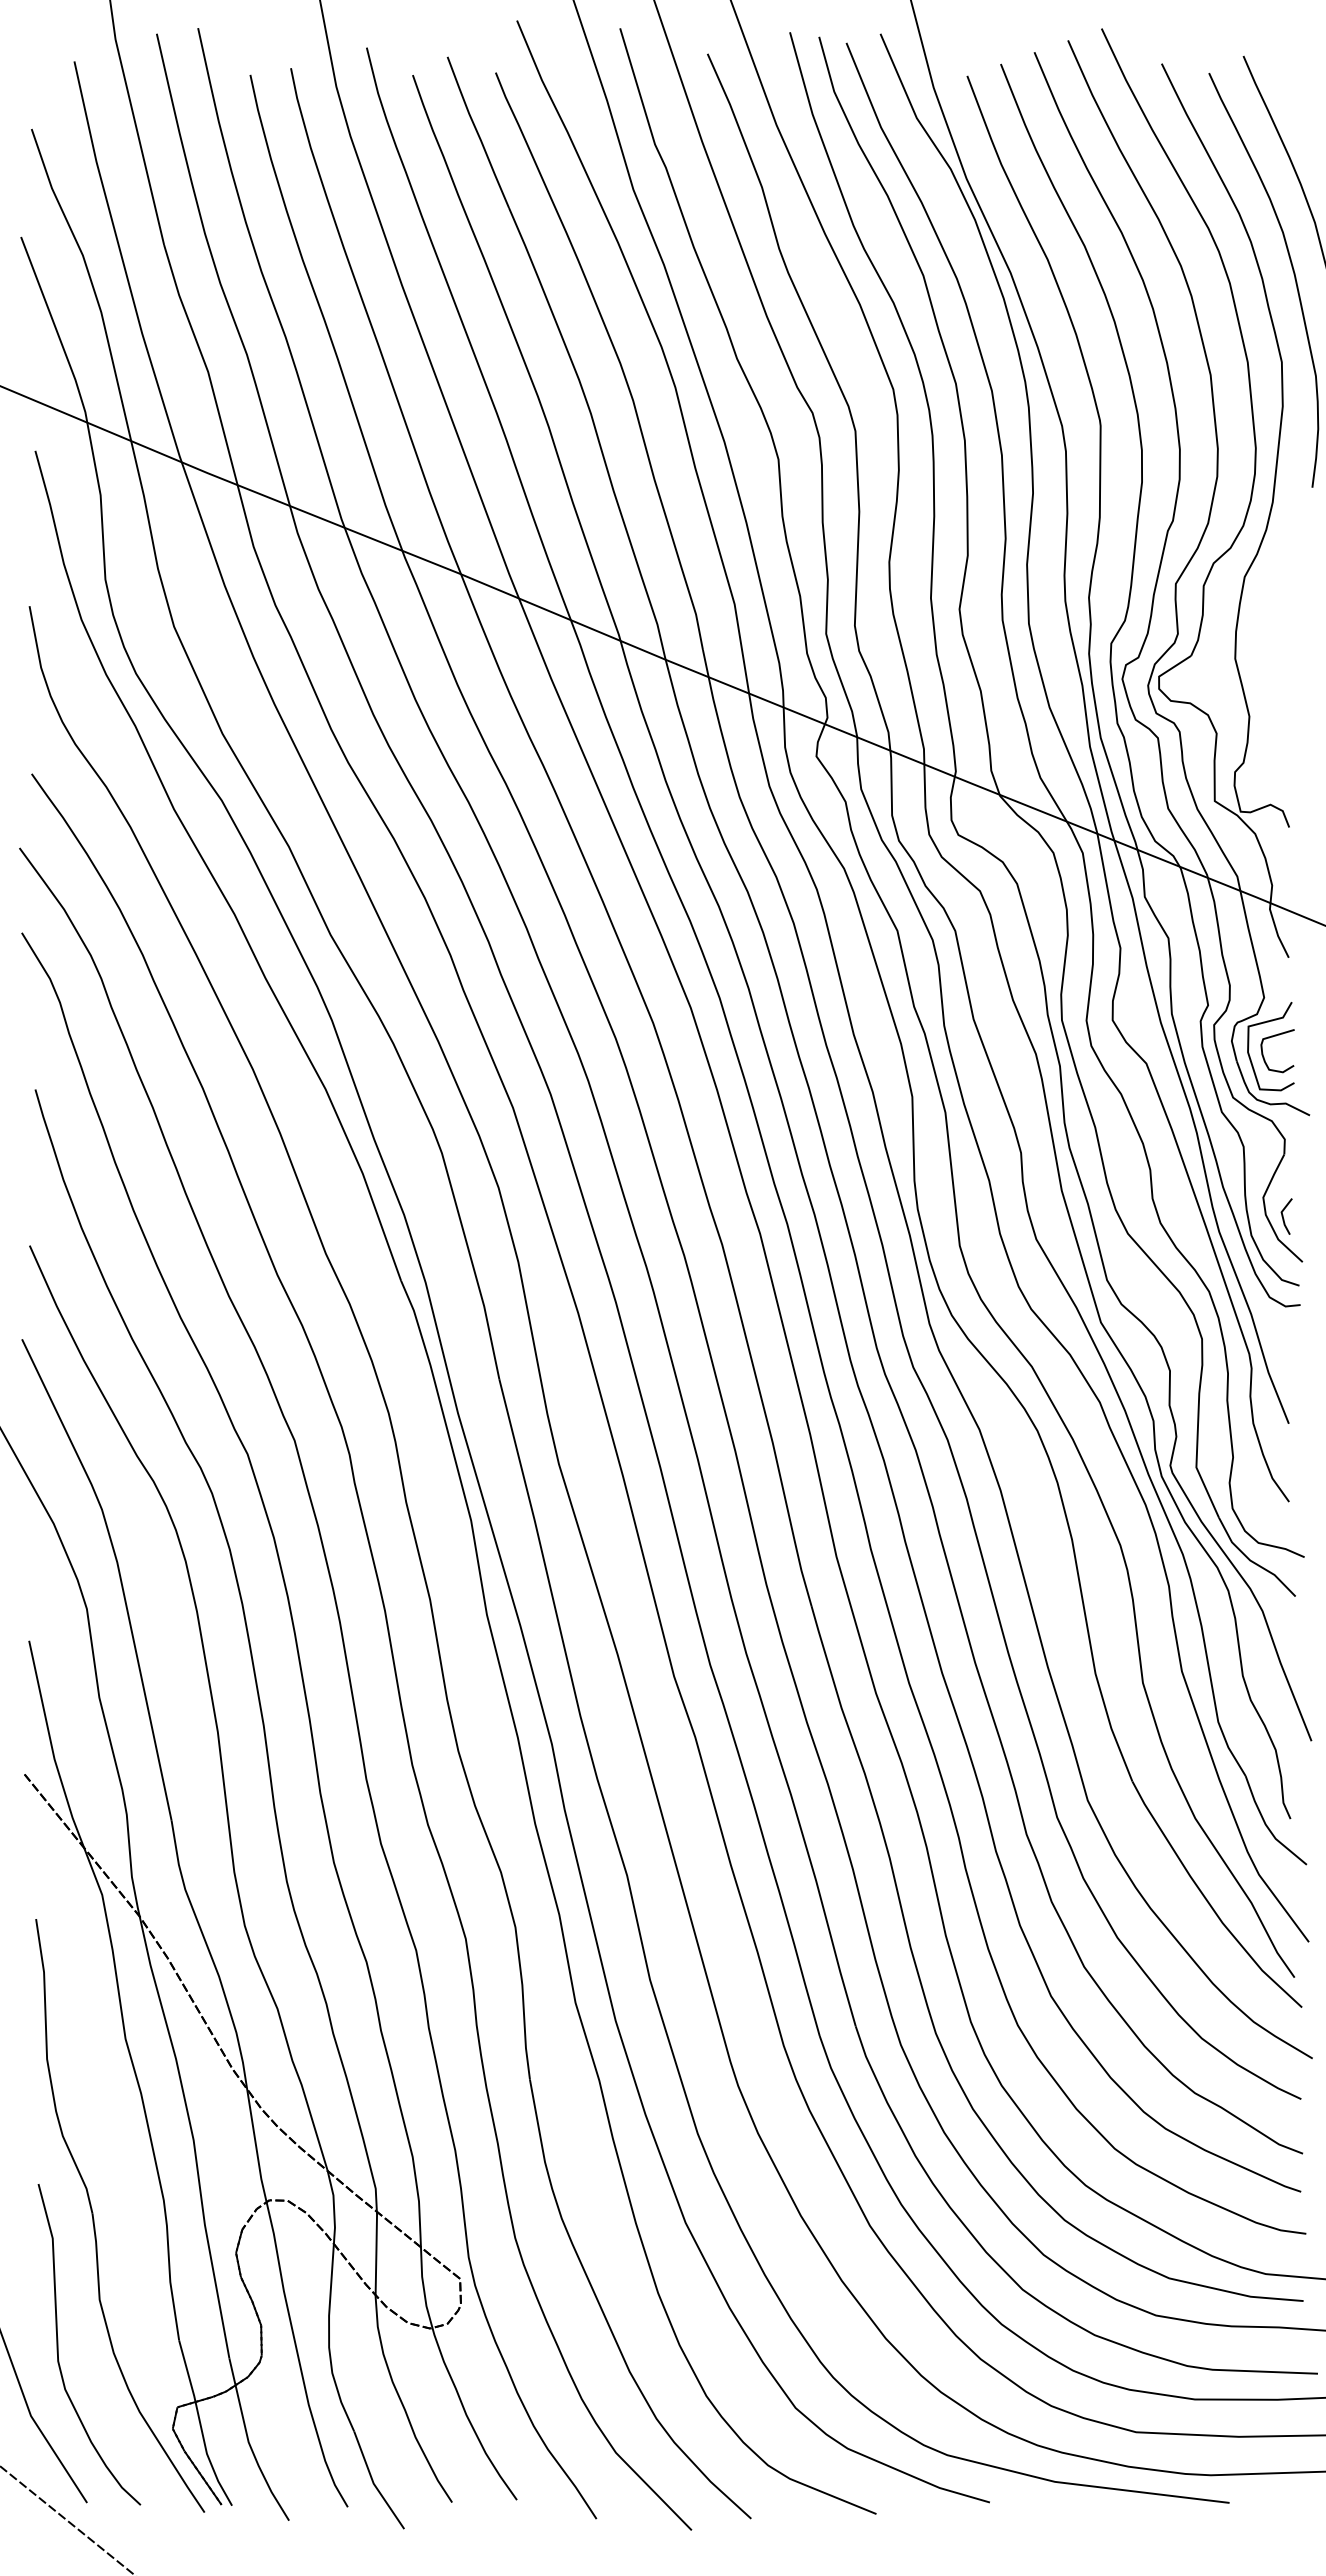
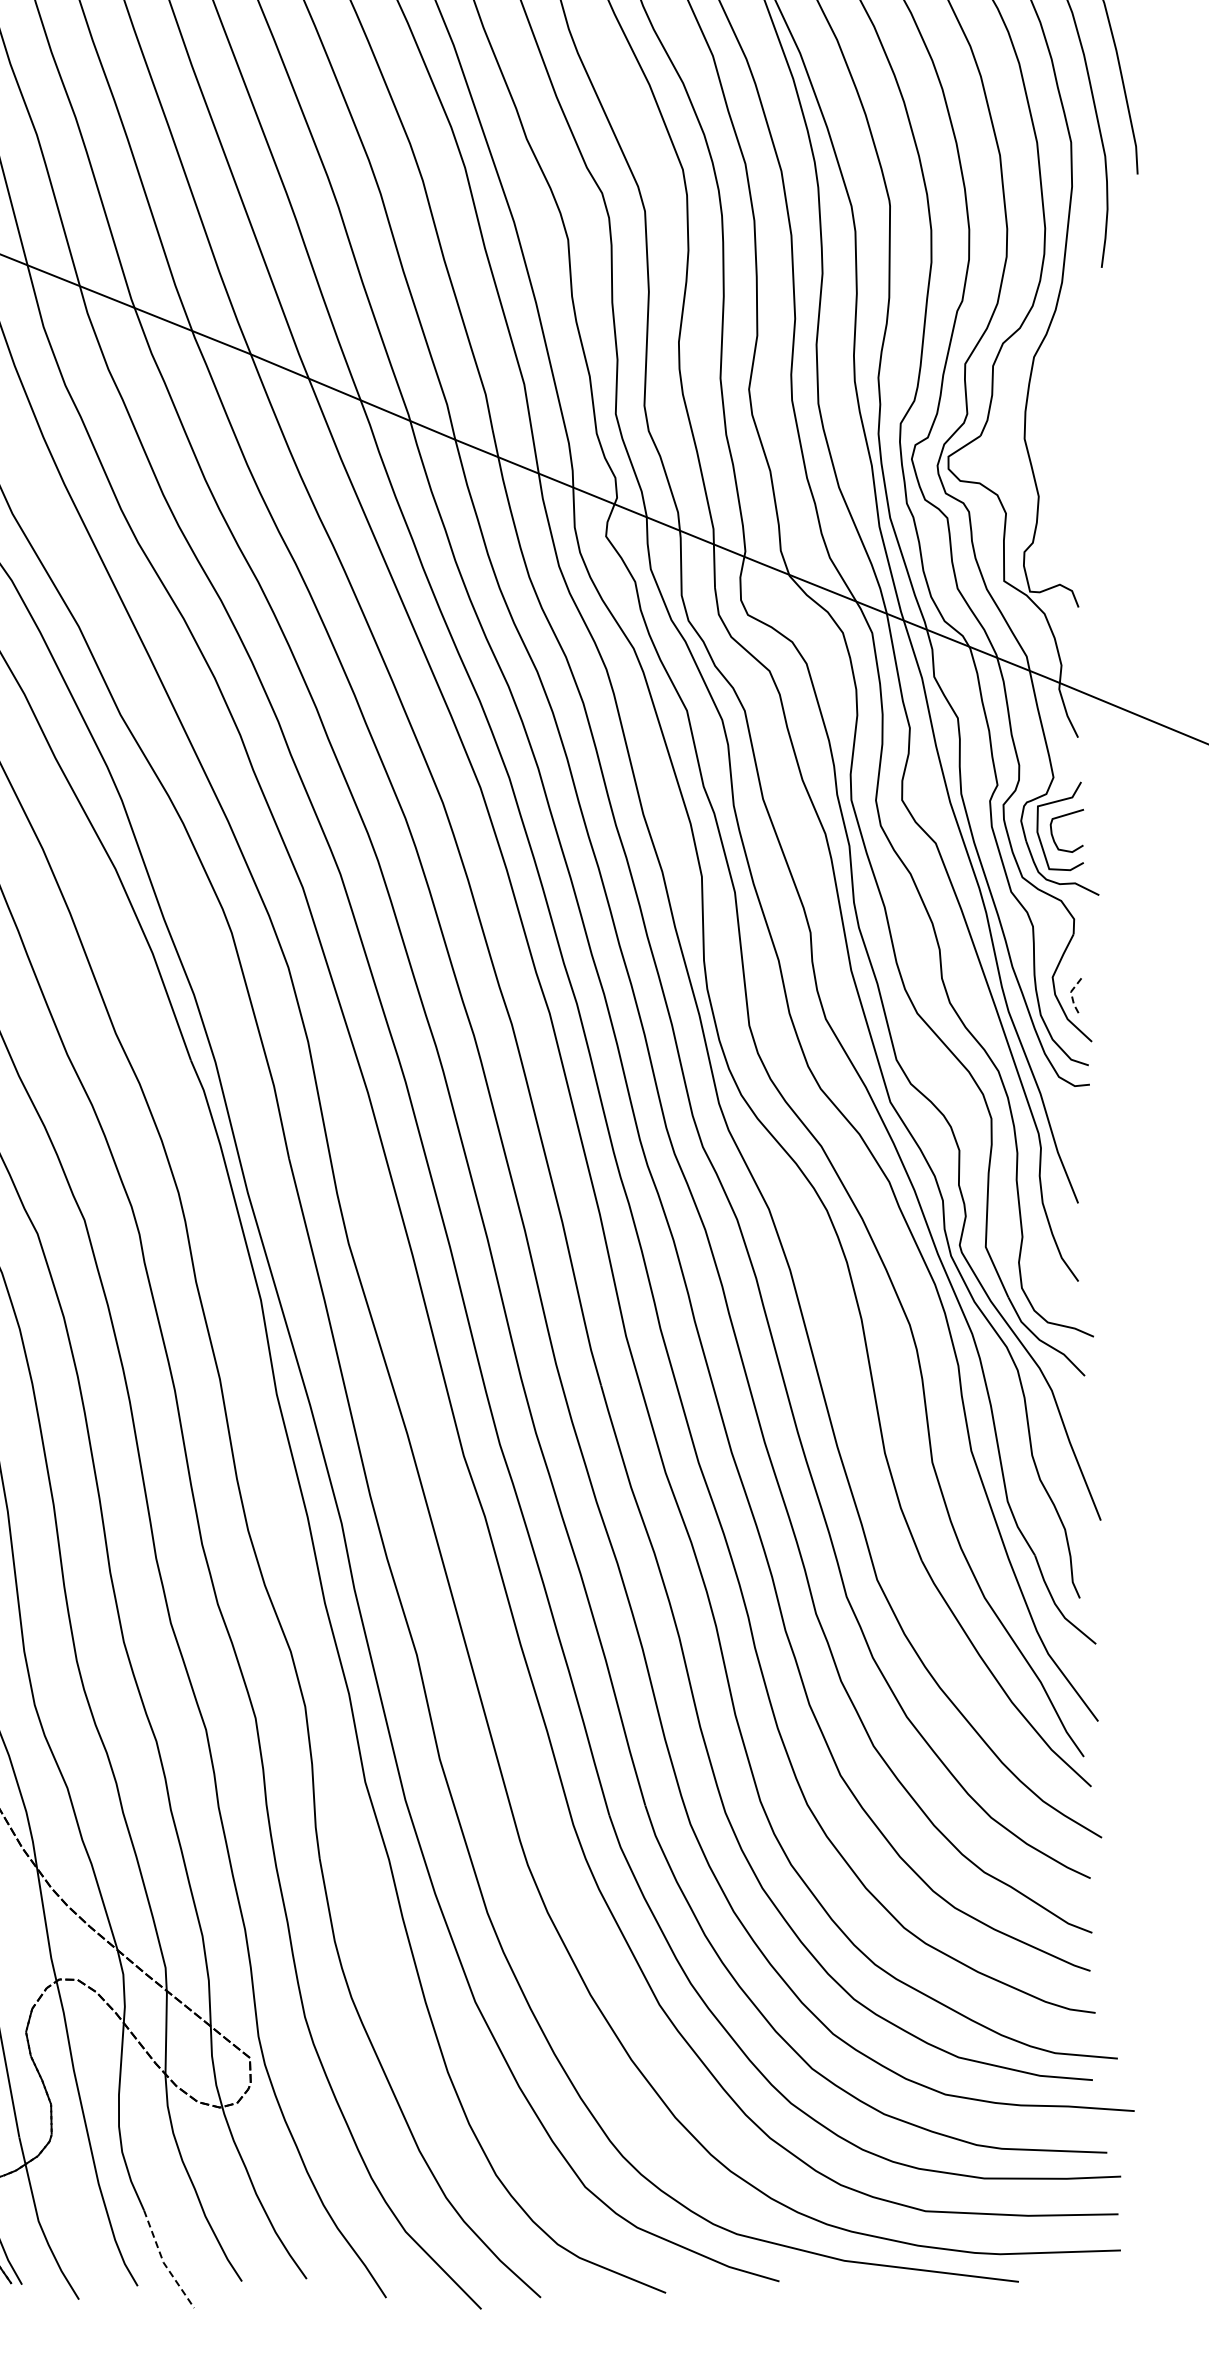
line: (1282, 1216) -> (1071, 996), solid -> dashed
line: (373, 2483) -> (163, 2262), solid -> dashed

